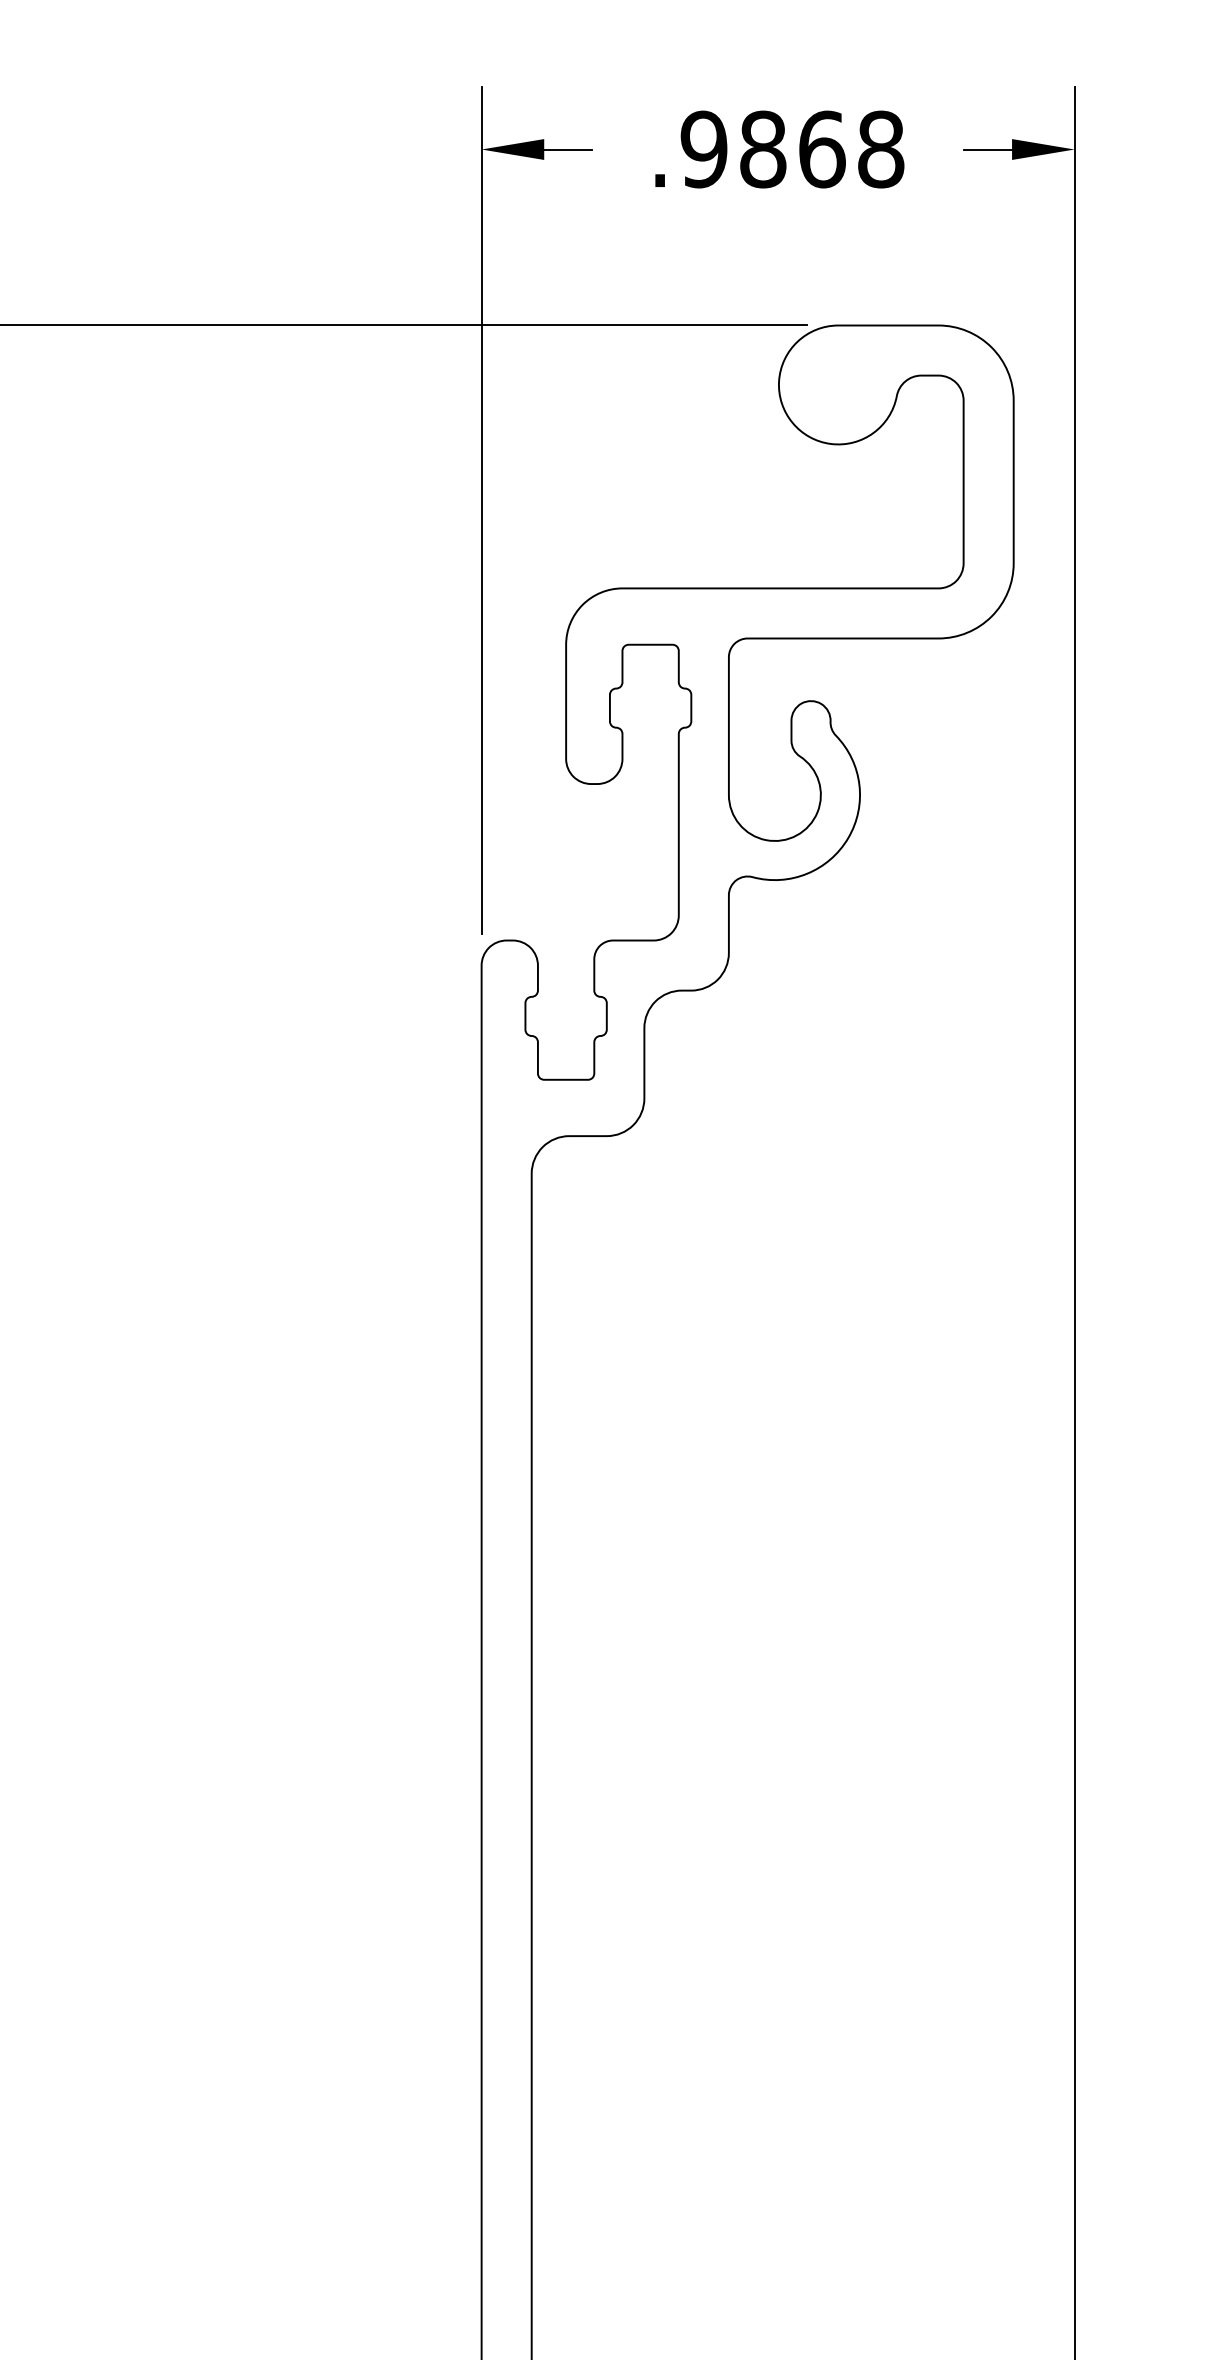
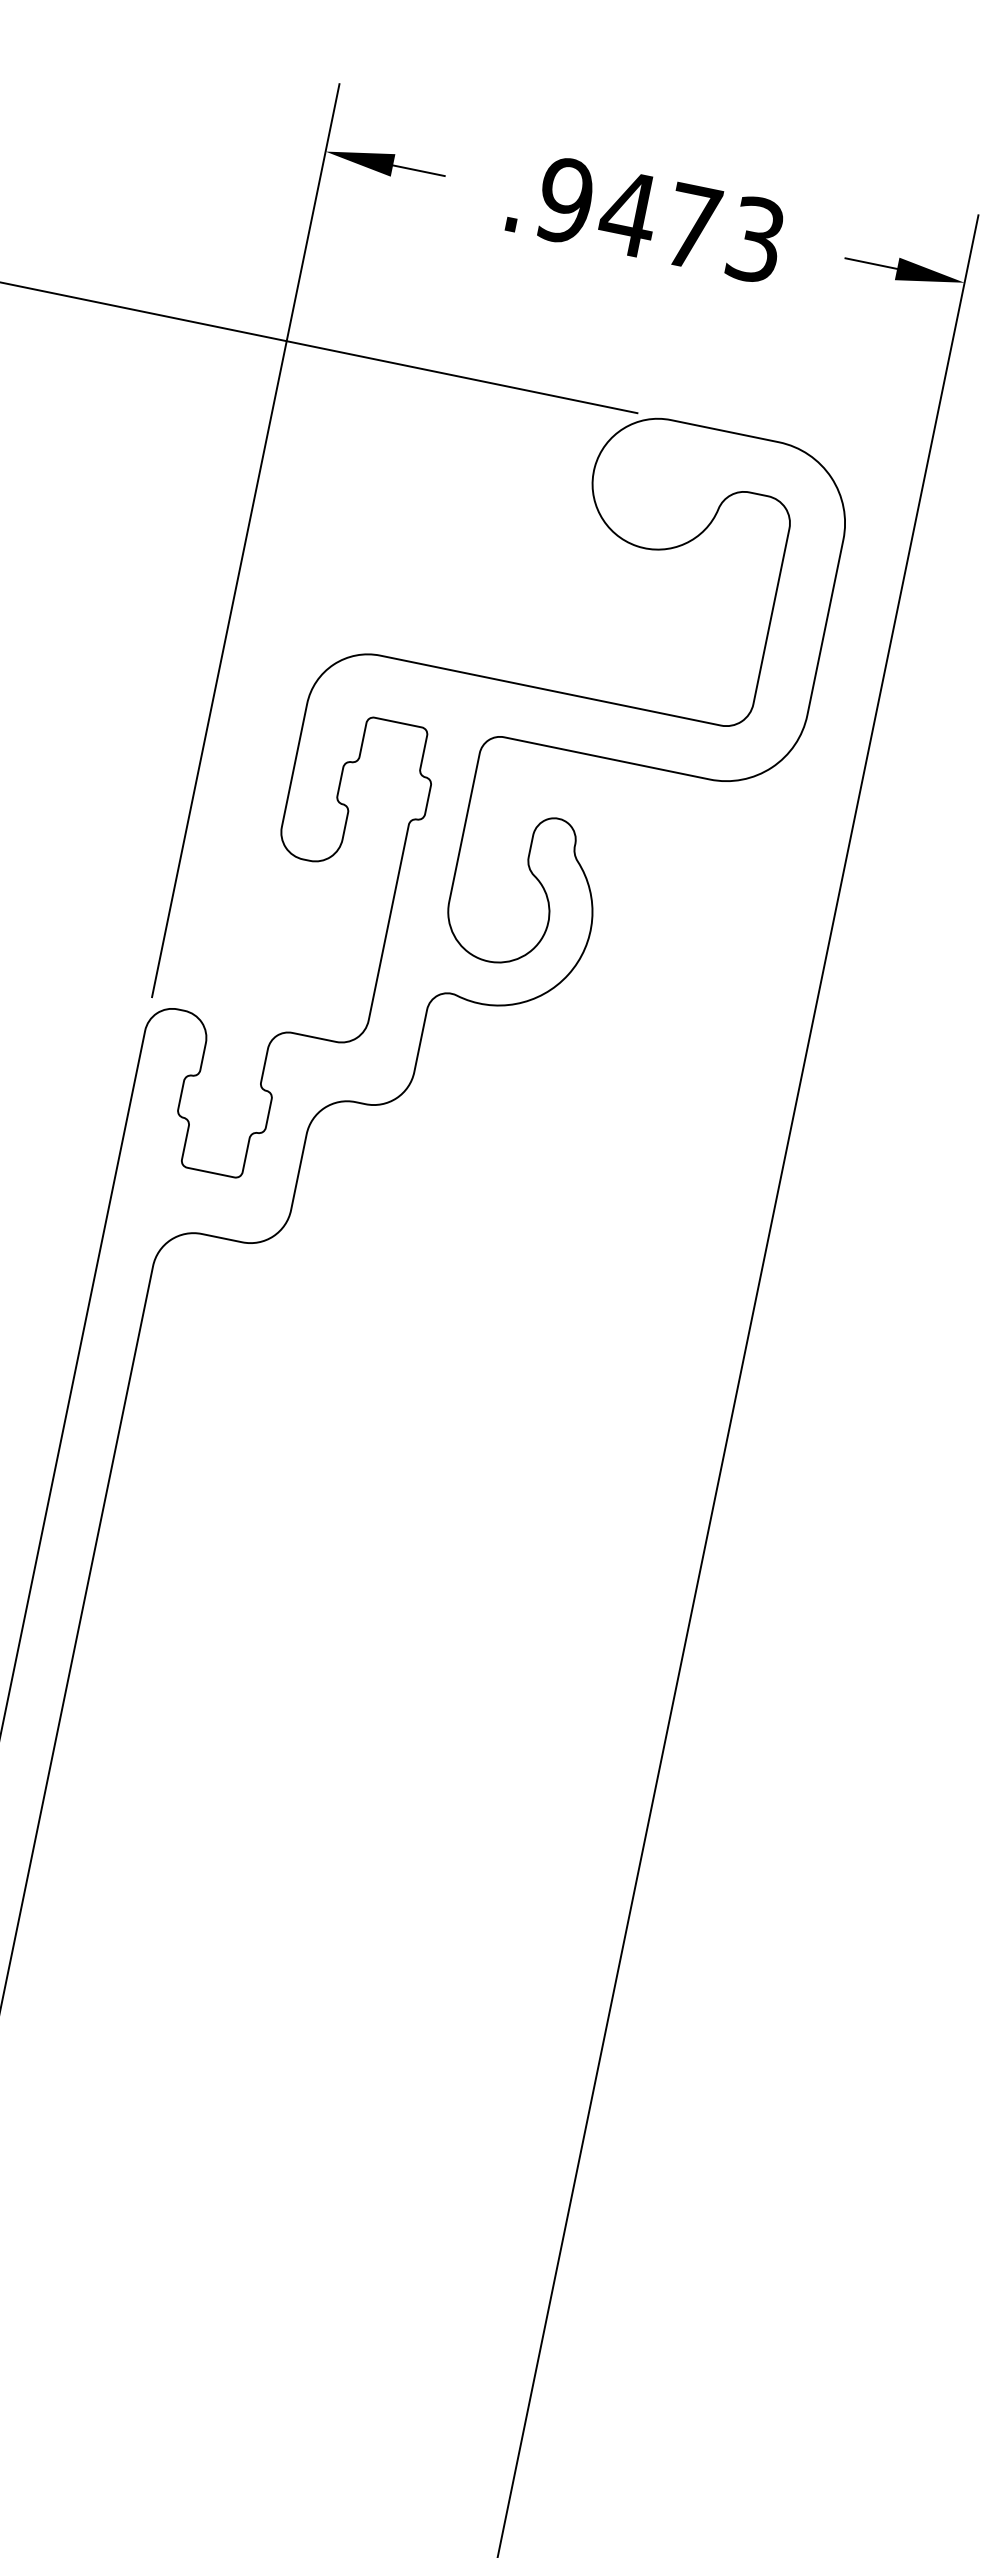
text: (821, 149) -> (691, 226), .9868 -> .9473

